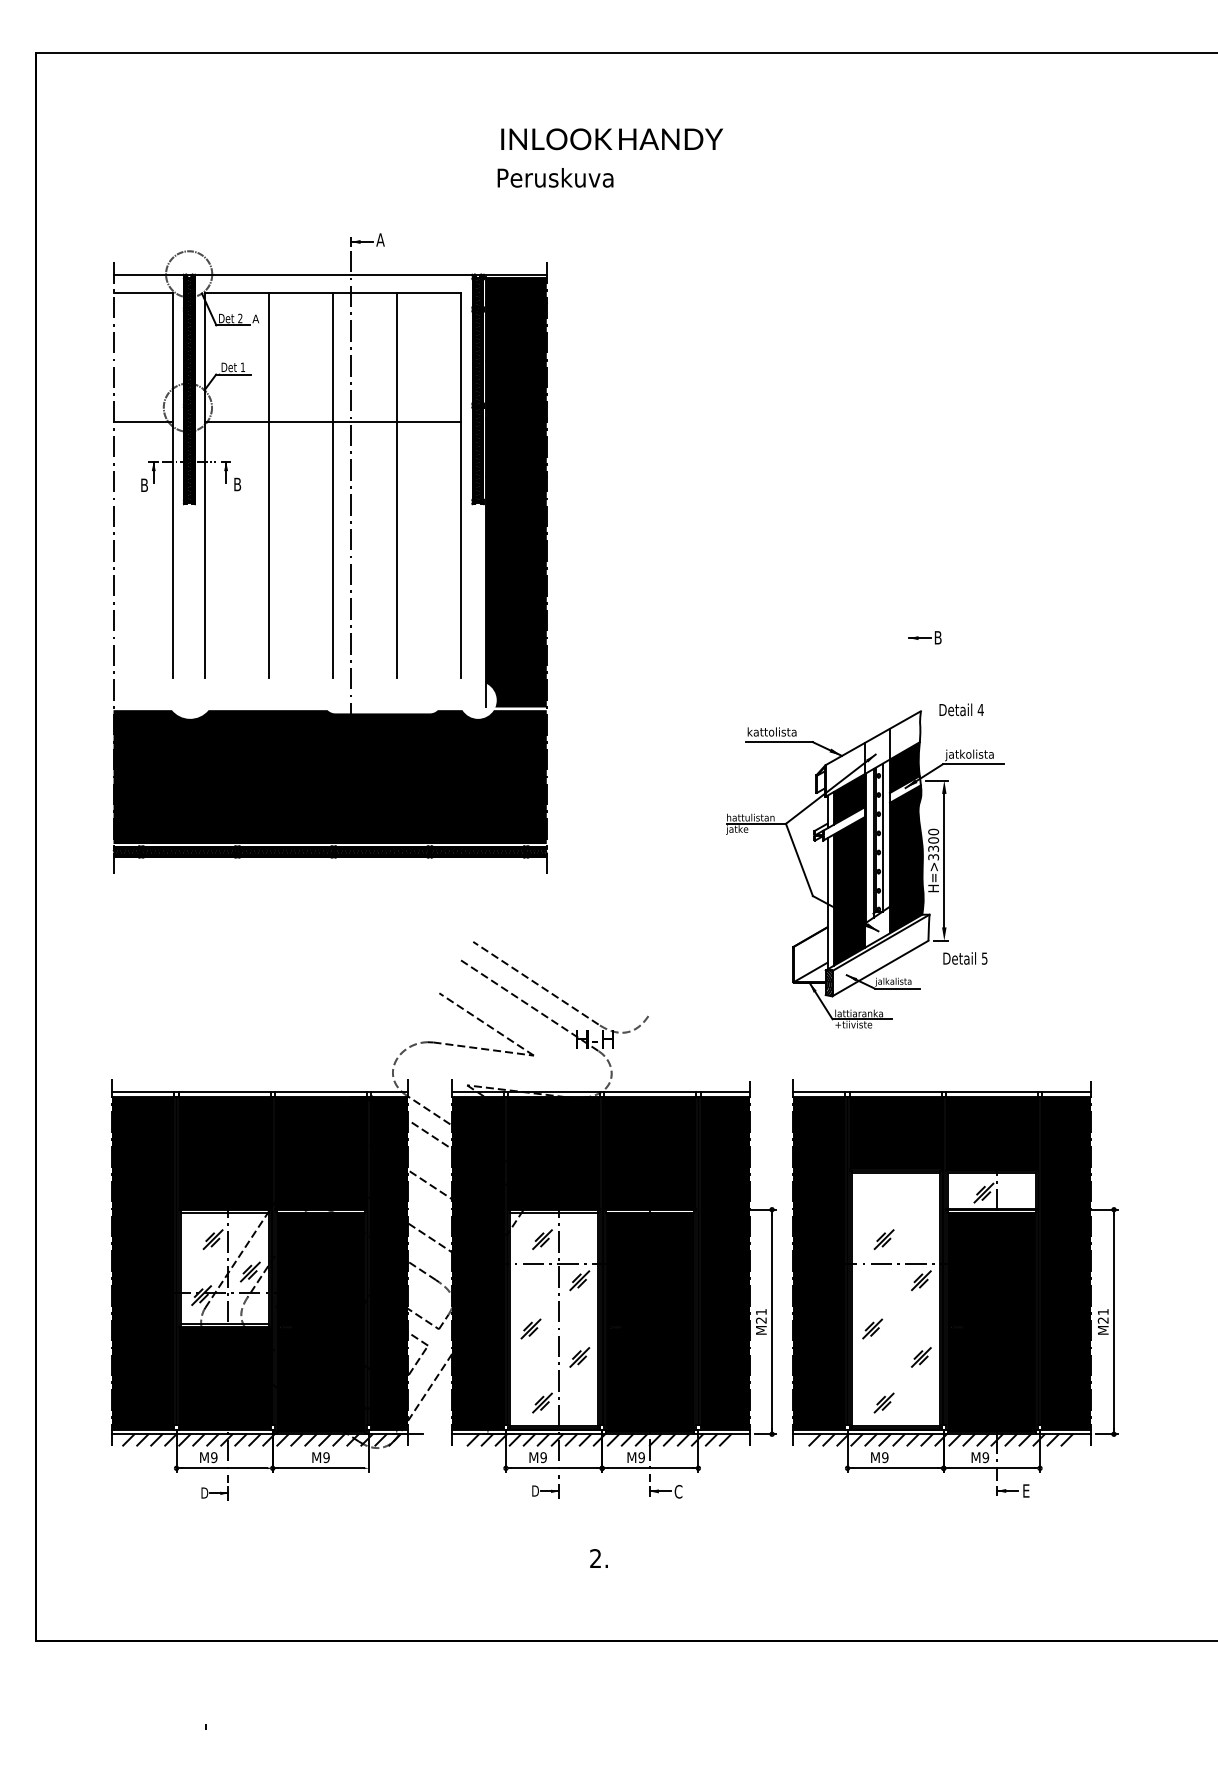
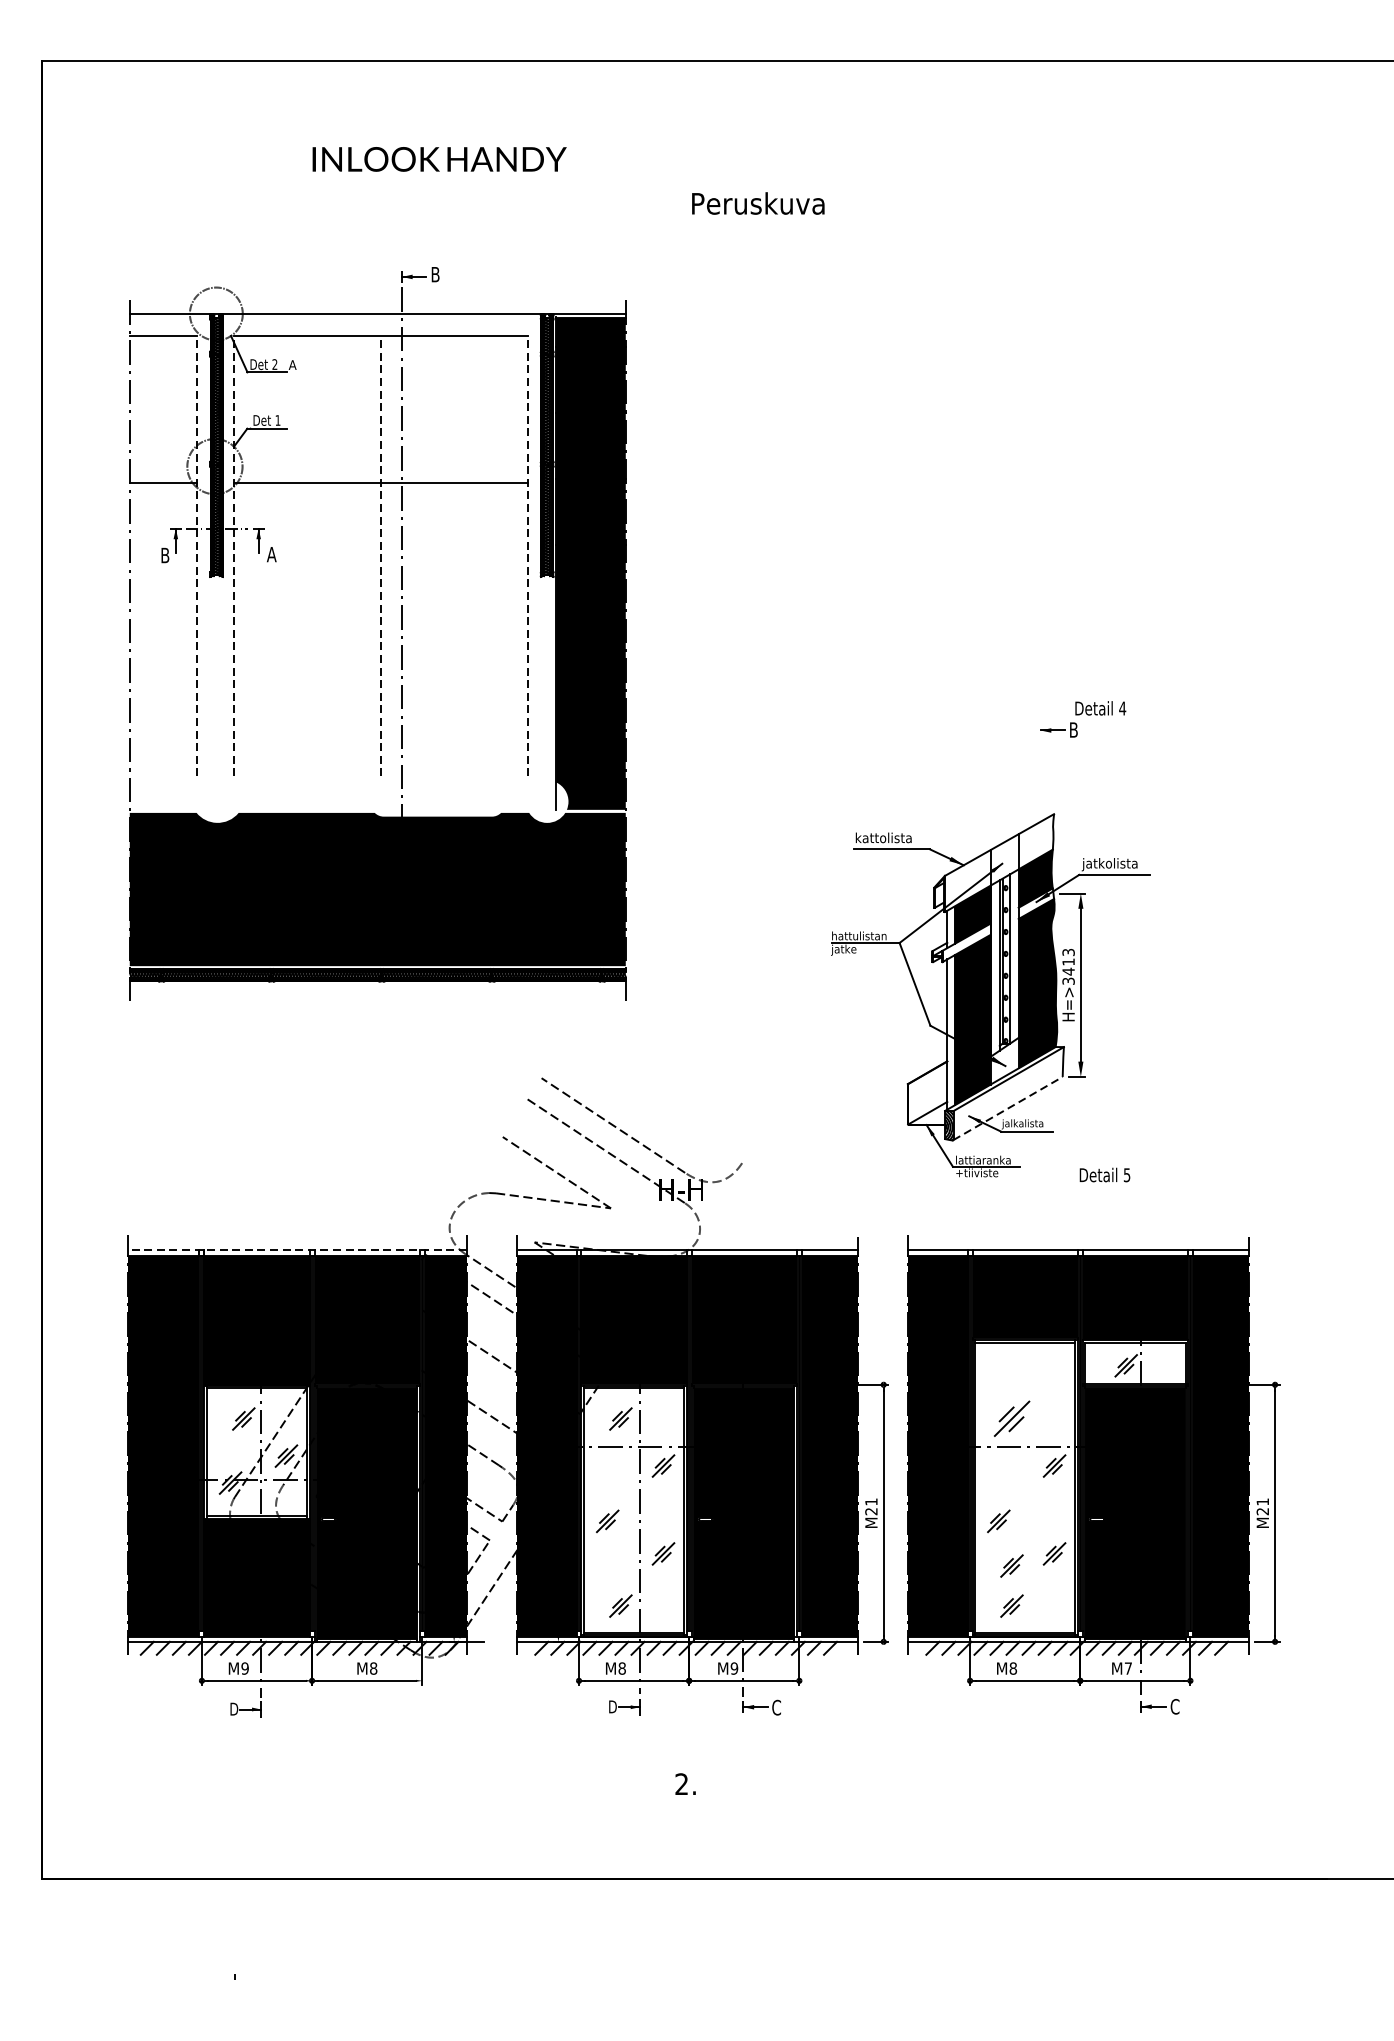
text: (611, 139) -> (438, 159), moved
text: (555, 177) -> (758, 203), moved
text: (380, 239) -> (435, 274), A -> B
text: (237, 484) -> (271, 554), B -> A
line: (172, 485) -> (197, 555), solid -> dashed
line: (204, 485) -> (233, 555), solid -> dashed
line: (268, 485) -> (307, 555), removed
line: (332, 485) -> (380, 555), solid -> dashed
line: (397, 485) -> (454, 555), removed
line: (461, 485) -> (528, 555), solid -> dashed
text: (961, 709) -> (1100, 707), moved
text: (933, 840) -> (1068, 962), H=>3300 -> H=>3413
text: (965, 958) -> (1105, 1175), moved
line: (881, 968) -> (1008, 1108), solid -> dashed
line: (259, 1092) -> (296, 1250), solid -> dashed
part: (883, 1239) -> (1011, 1418), size x1.6
part: (883, 1367) -> (1011, 1565), added
text: (326, 1457) -> (373, 1668), M9 -> M8
text: (543, 1457) -> (622, 1668), M9 -> M8
text: (885, 1457) -> (1013, 1668), M9 -> M8
text: (985, 1457) -> (1128, 1668), M9 -> M7
text: (1026, 1490) -> (1174, 1706), E -> C

